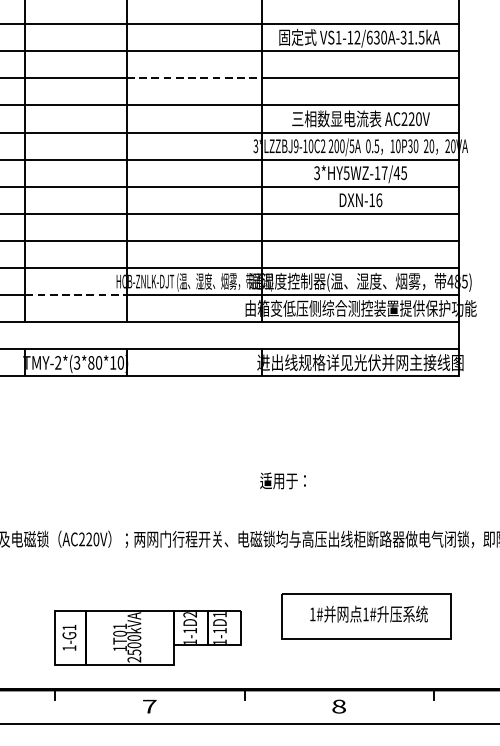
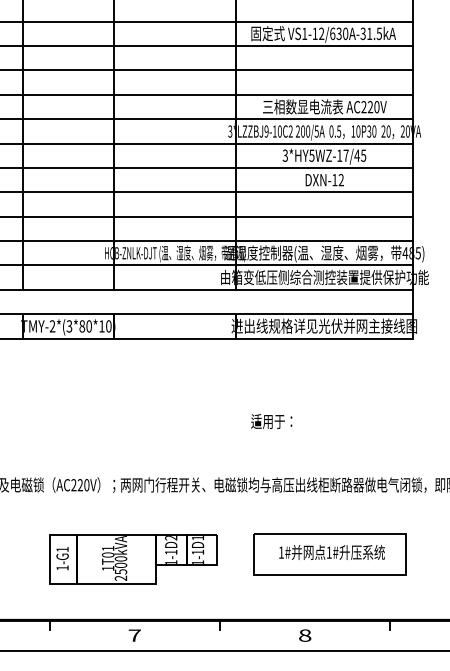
line: (194, 78) -> (175, 70), dashed -> solid
text: (378, 200) -> (340, 180), DXN-16 -> DXN-12
line: (76, 295) -> (68, 265), dashed -> solid
text: (282, 480) -> (271, 421), moved
part: (148, 638) -> (133, 559), moved

